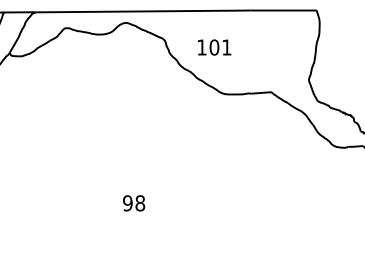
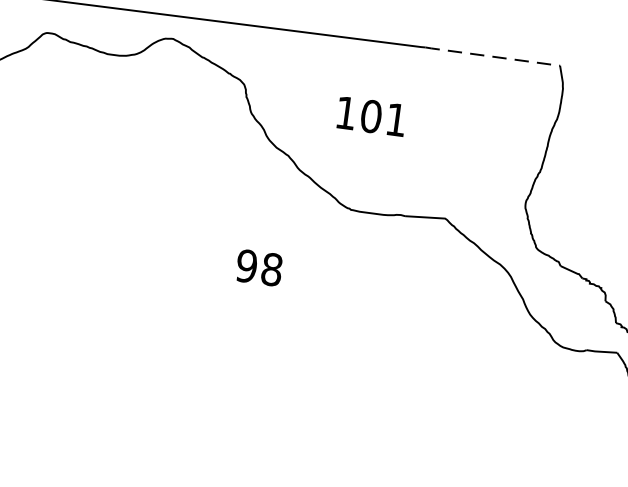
line: (283, 10) -> (492, 56), solid -> dashed
text: (214, 47) -> (371, 116), moved
text: (134, 203) -> (260, 268), moved

